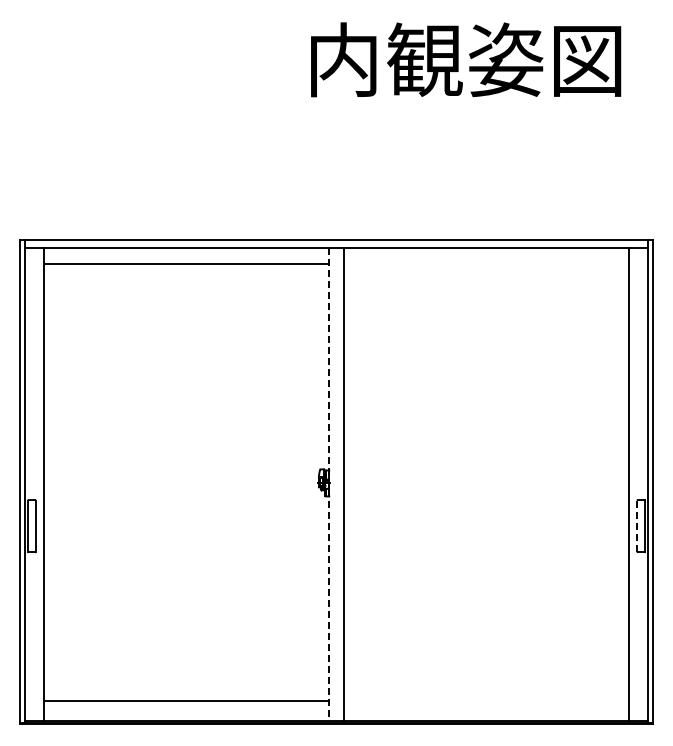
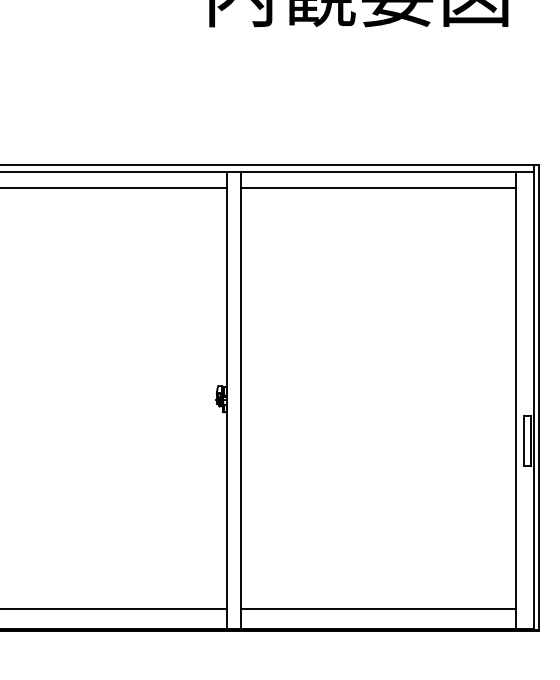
line: (486, 263) -> (378, 187), added
line: (329, 484) -> (227, 400), dashed -> solid
line: (637, 526) -> (524, 441), dashed -> solid
line: (486, 700) -> (378, 608), added

